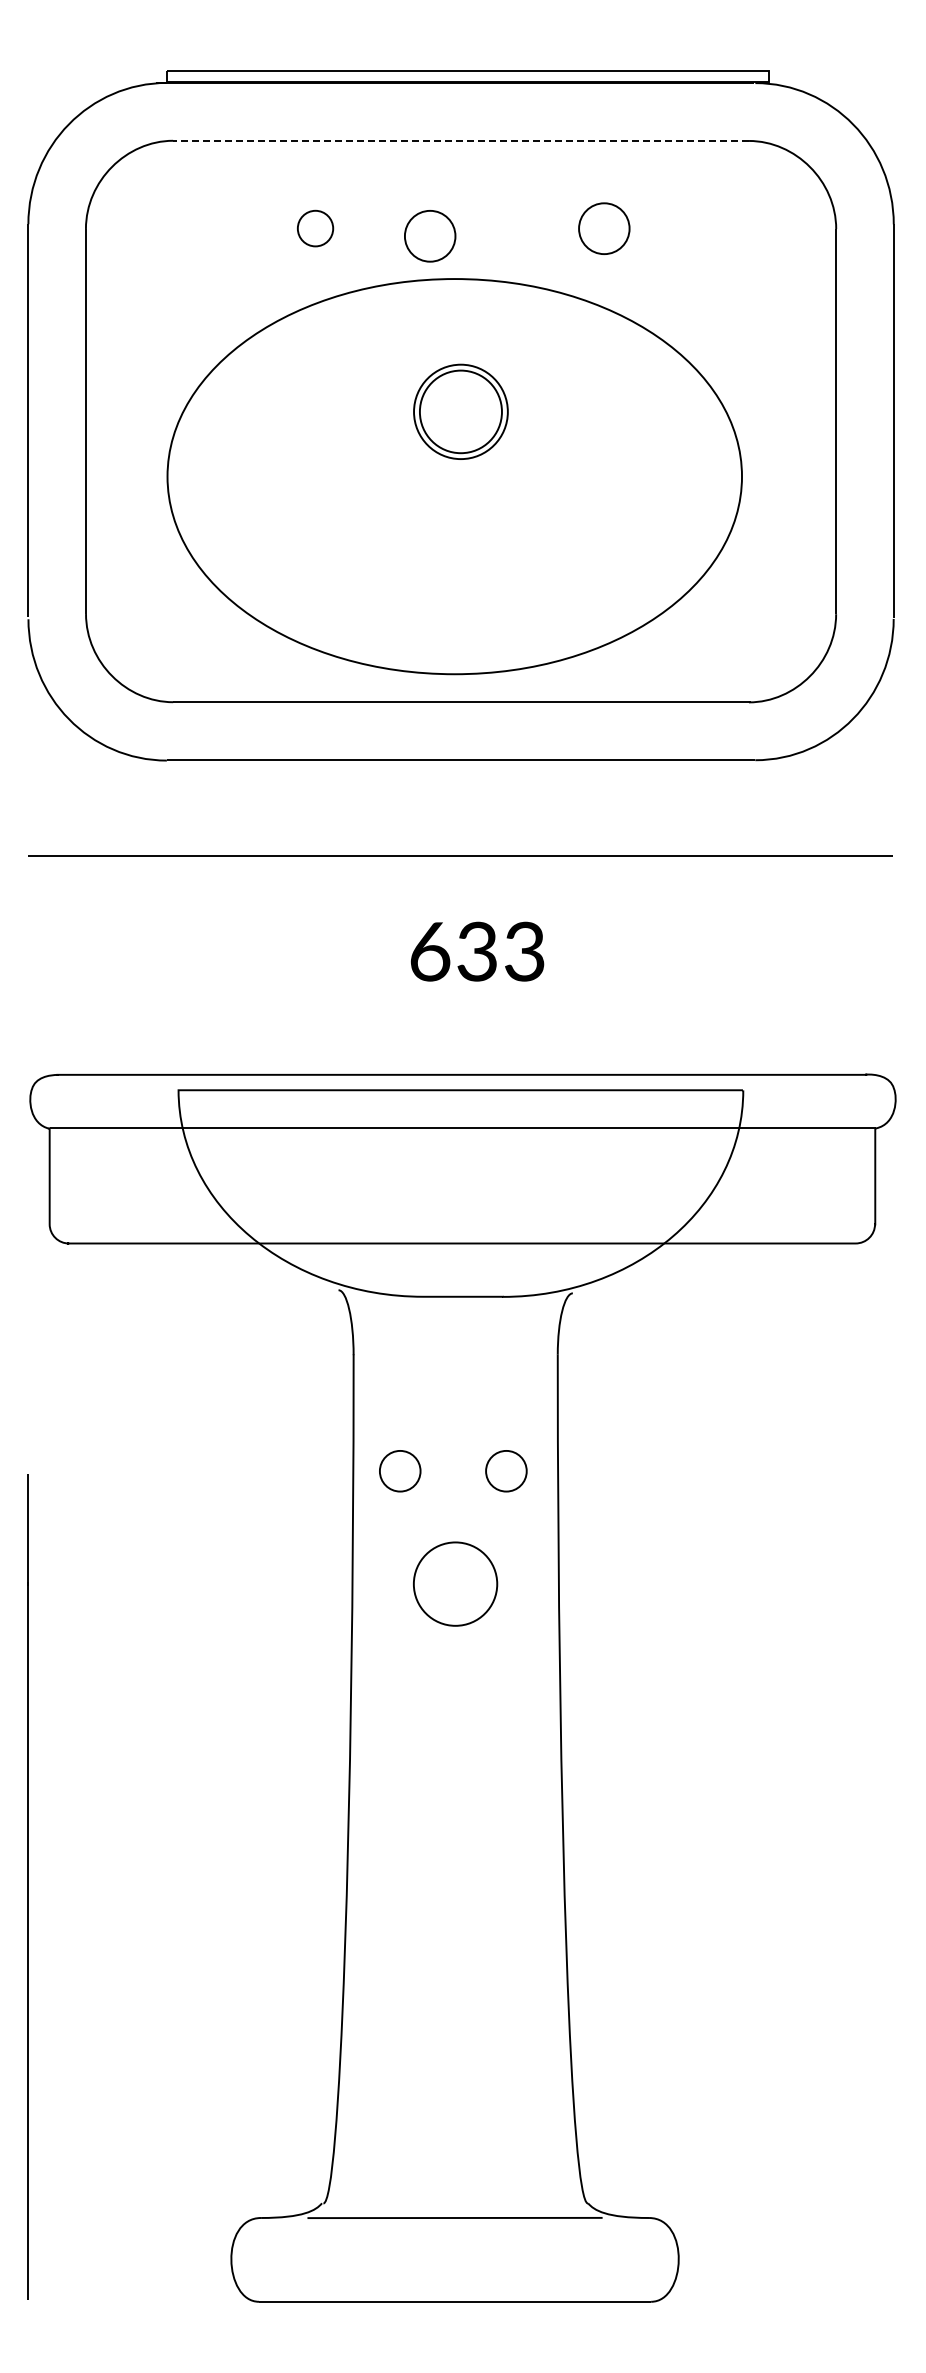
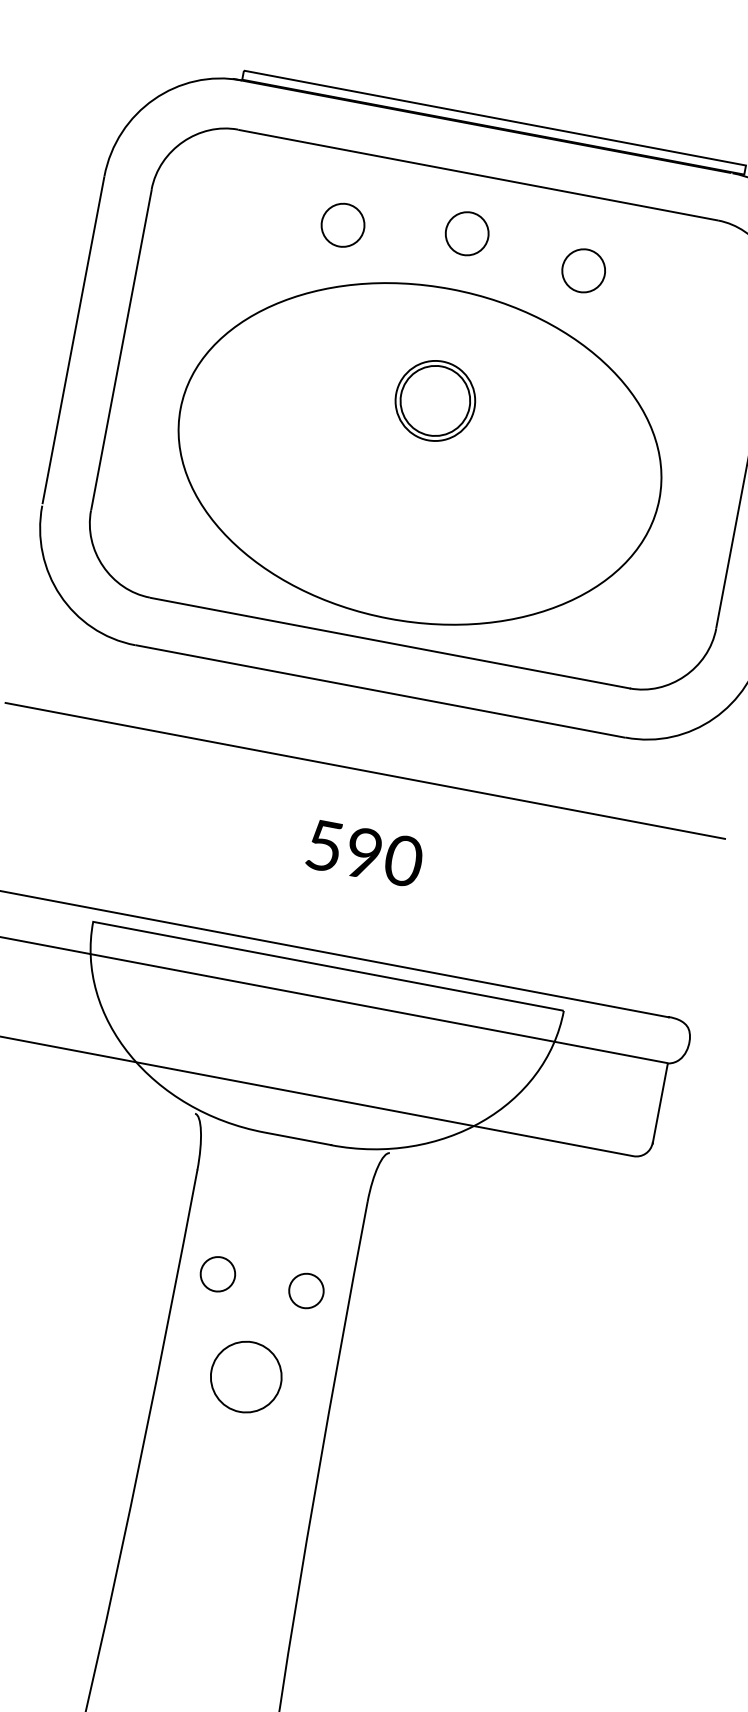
line: (461, 140) -> (478, 174), dashed -> solid
part: (315, 228) -> (343, 225), size x1.43
part: (430, 236) -> (467, 234), moved
text: (478, 951) -> (365, 853), 633 -> 590

